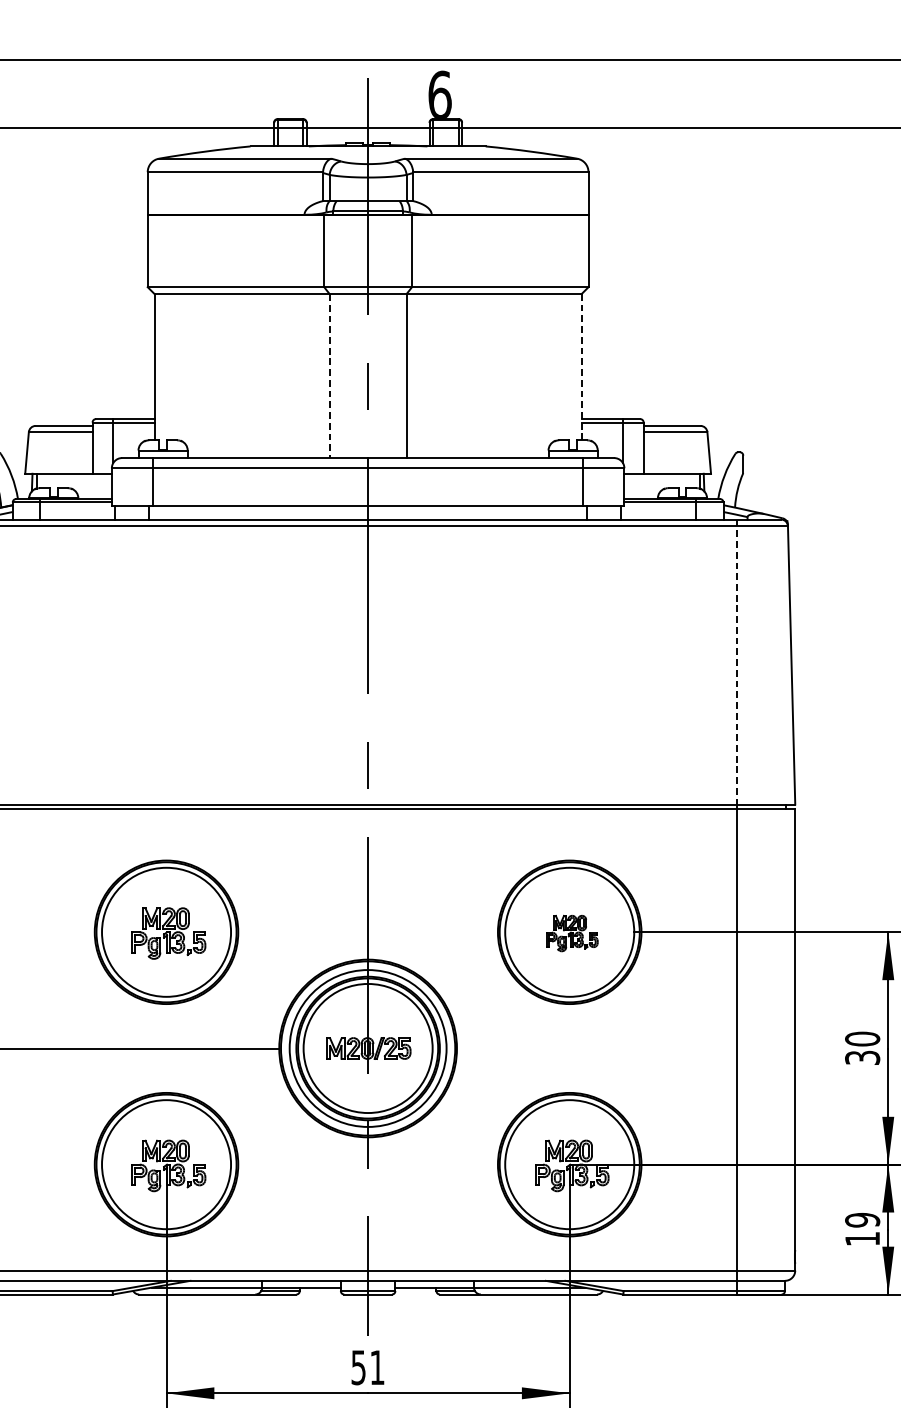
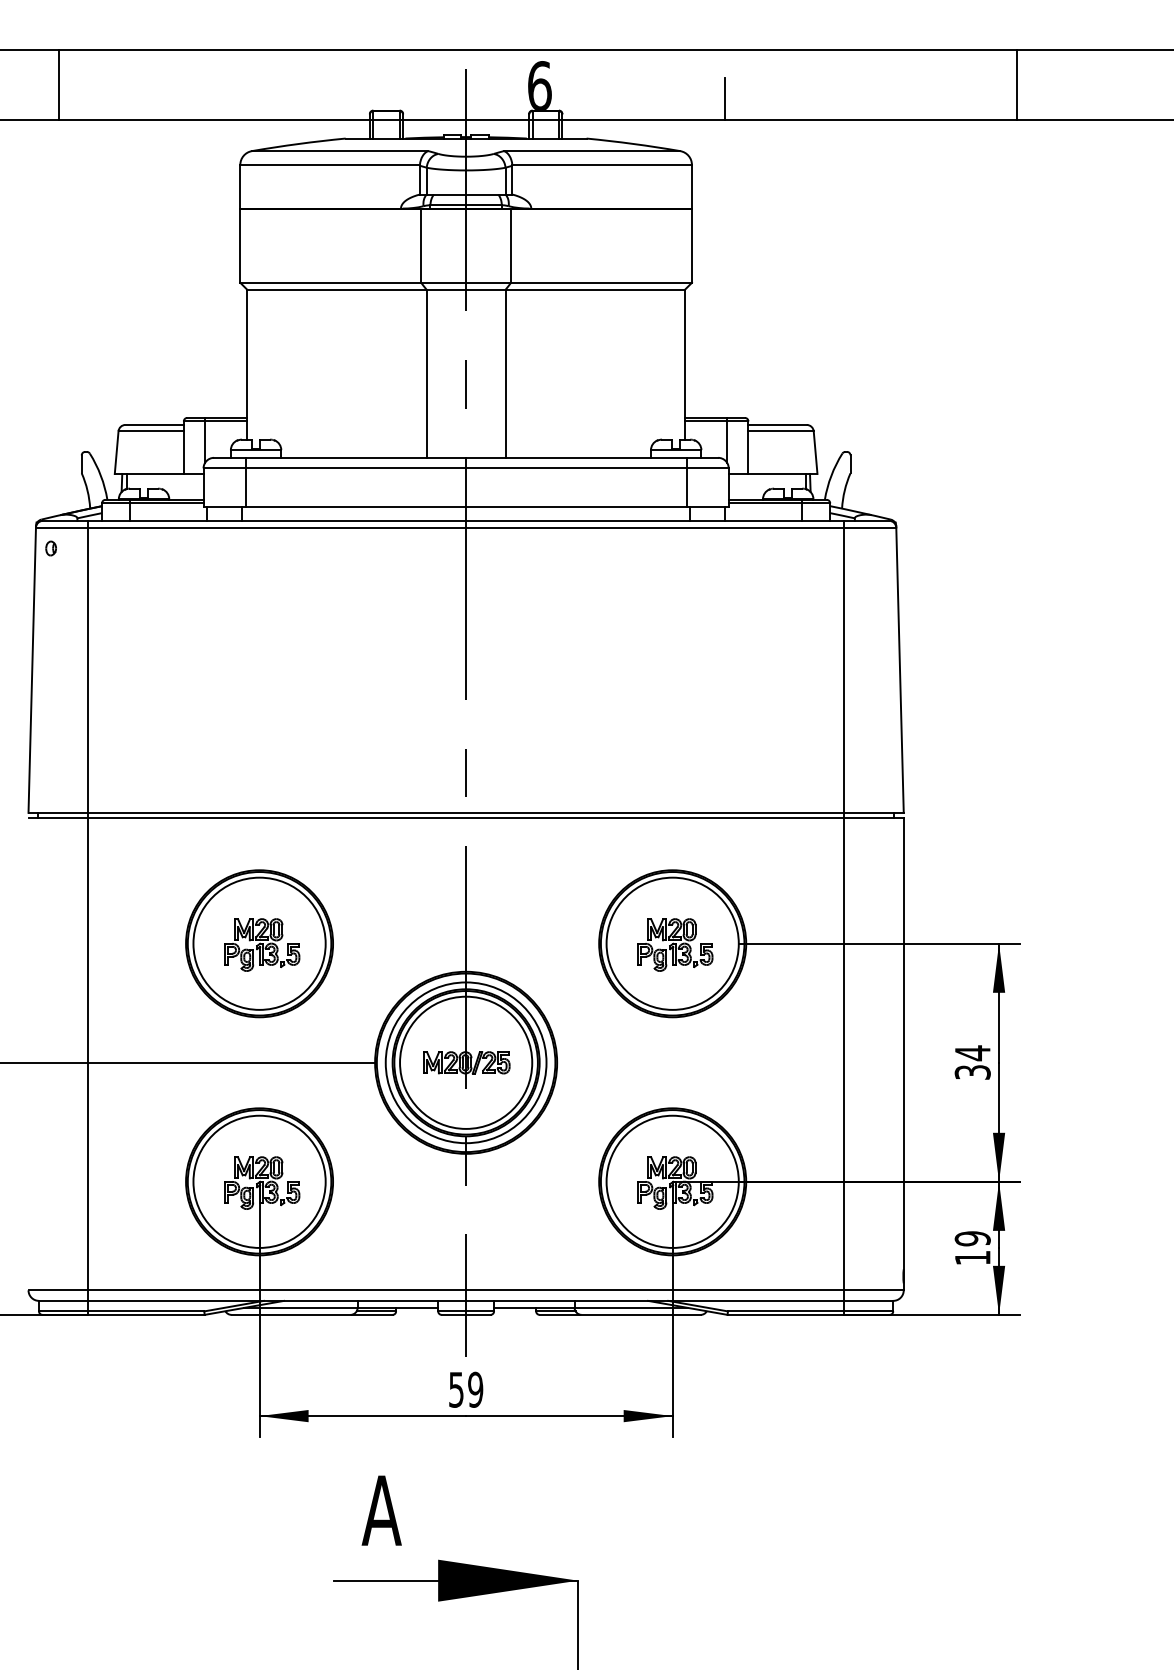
line: (620, 108) -> (724, 99), added
line: (581, 366) -> (684, 364), dashed -> solid
line: (329, 376) -> (426, 374), dashed -> solid
line: (737, 661) -> (844, 666), dashed -> solid
part: (572, 933) -> (675, 944), size x1.43
text: (862, 1039) -> (972, 1053), 30 -> 34
text: (377, 1367) -> (475, 1389), 51 -> 59

